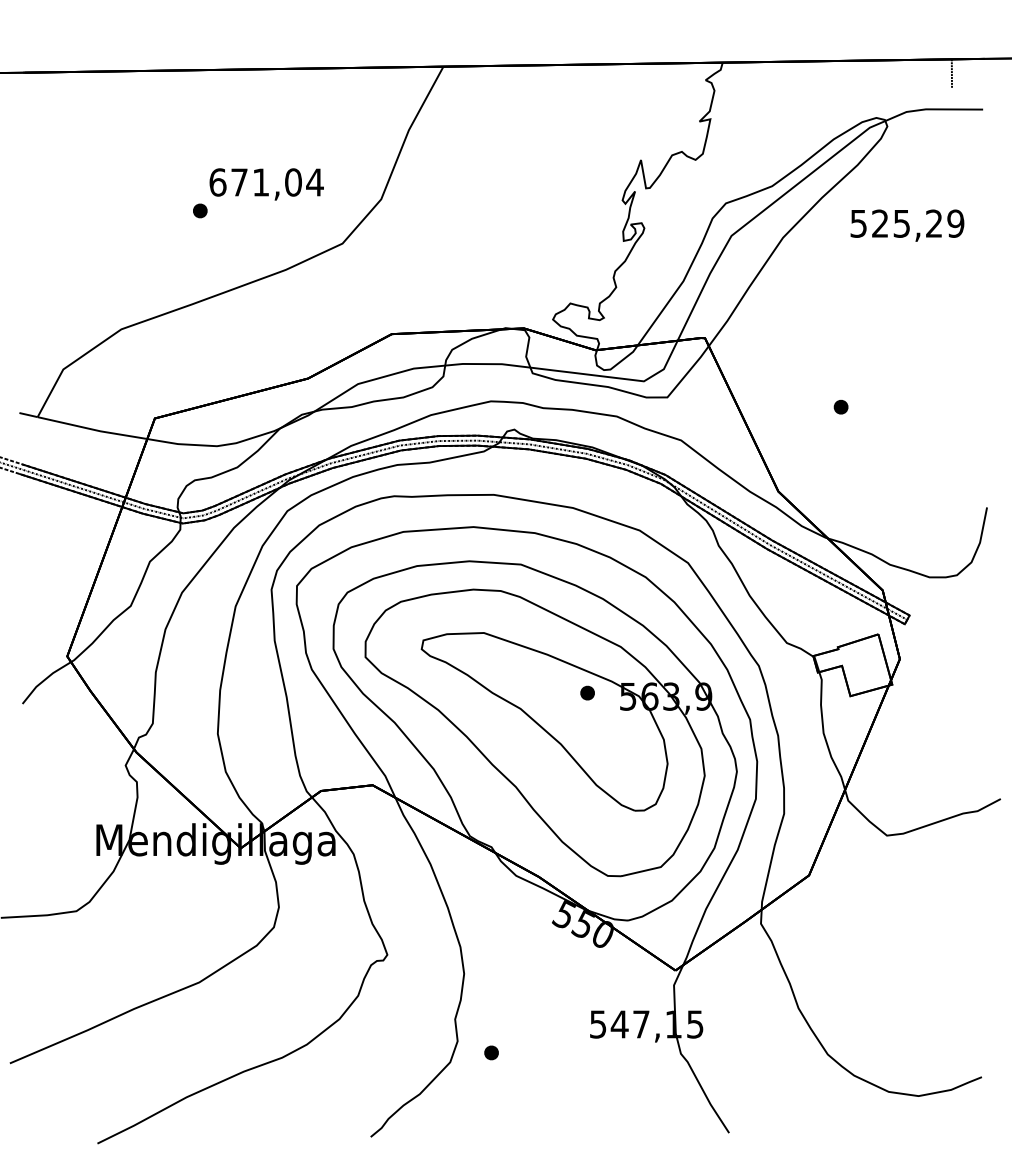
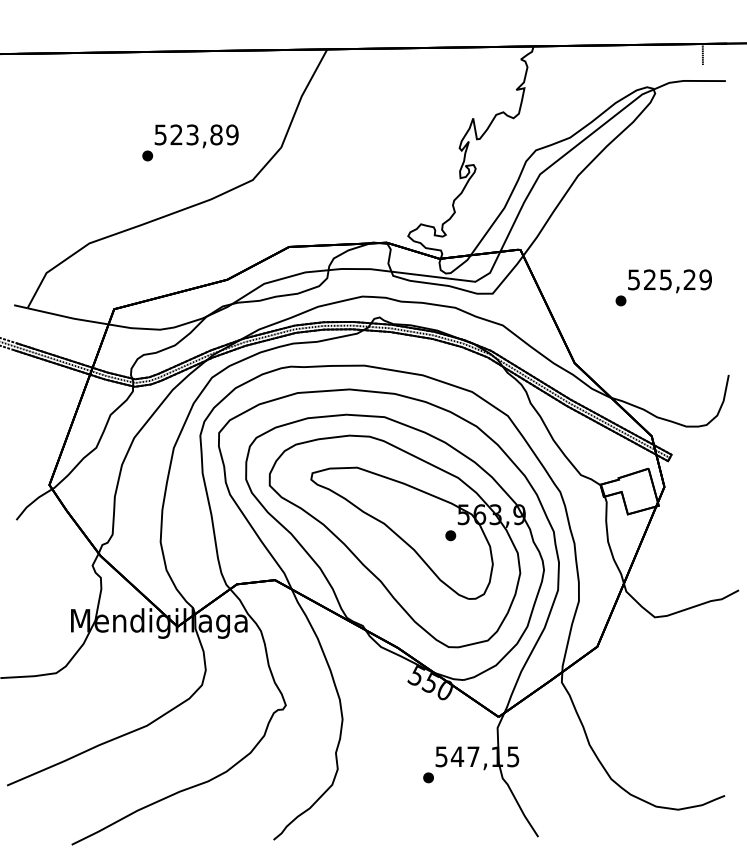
text: (266, 182) -> (196, 134), 671,04 -> 523,89
text: (907, 225) -> (670, 281), moved
part: (587, 692) -> (450, 535), moved
part: (491, 1052) -> (428, 777), moved

